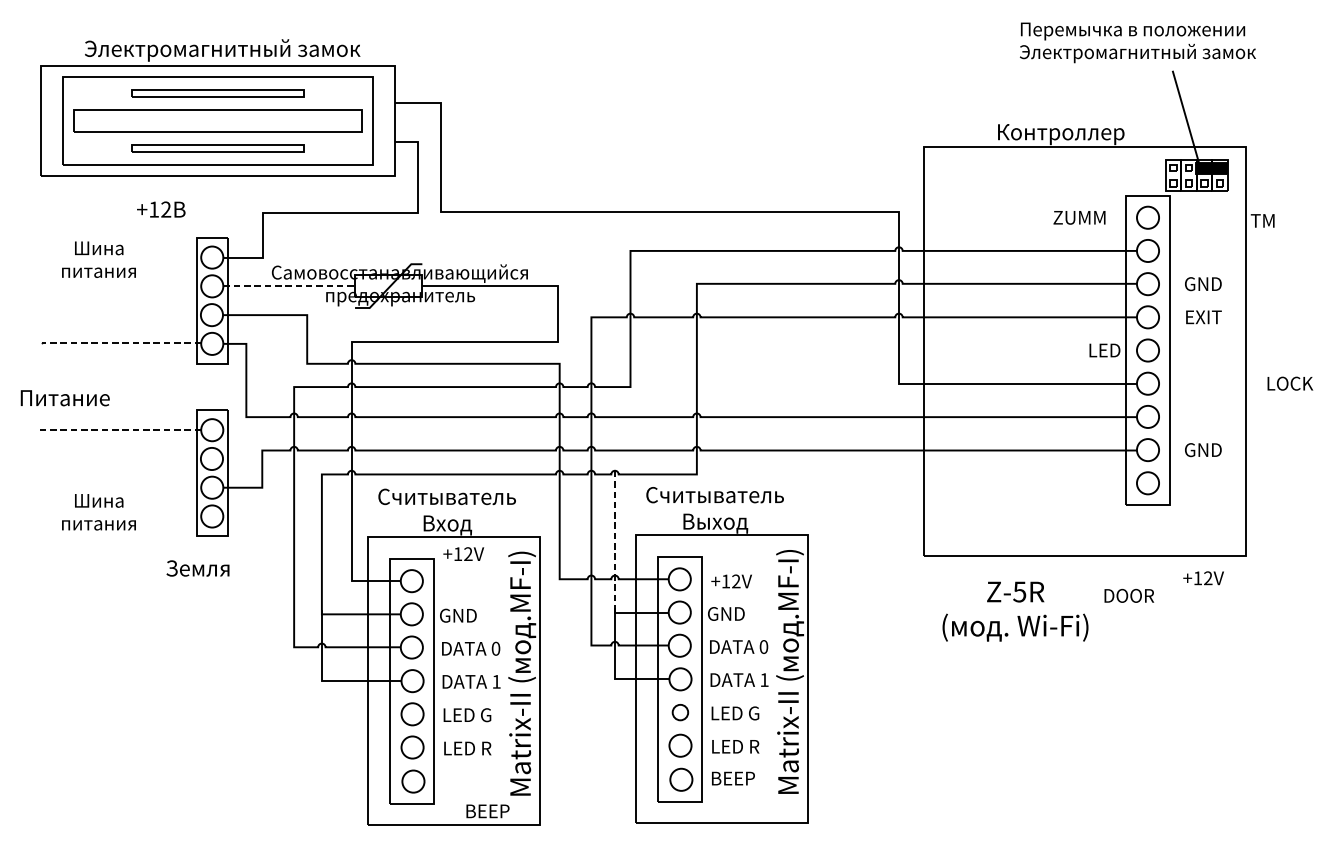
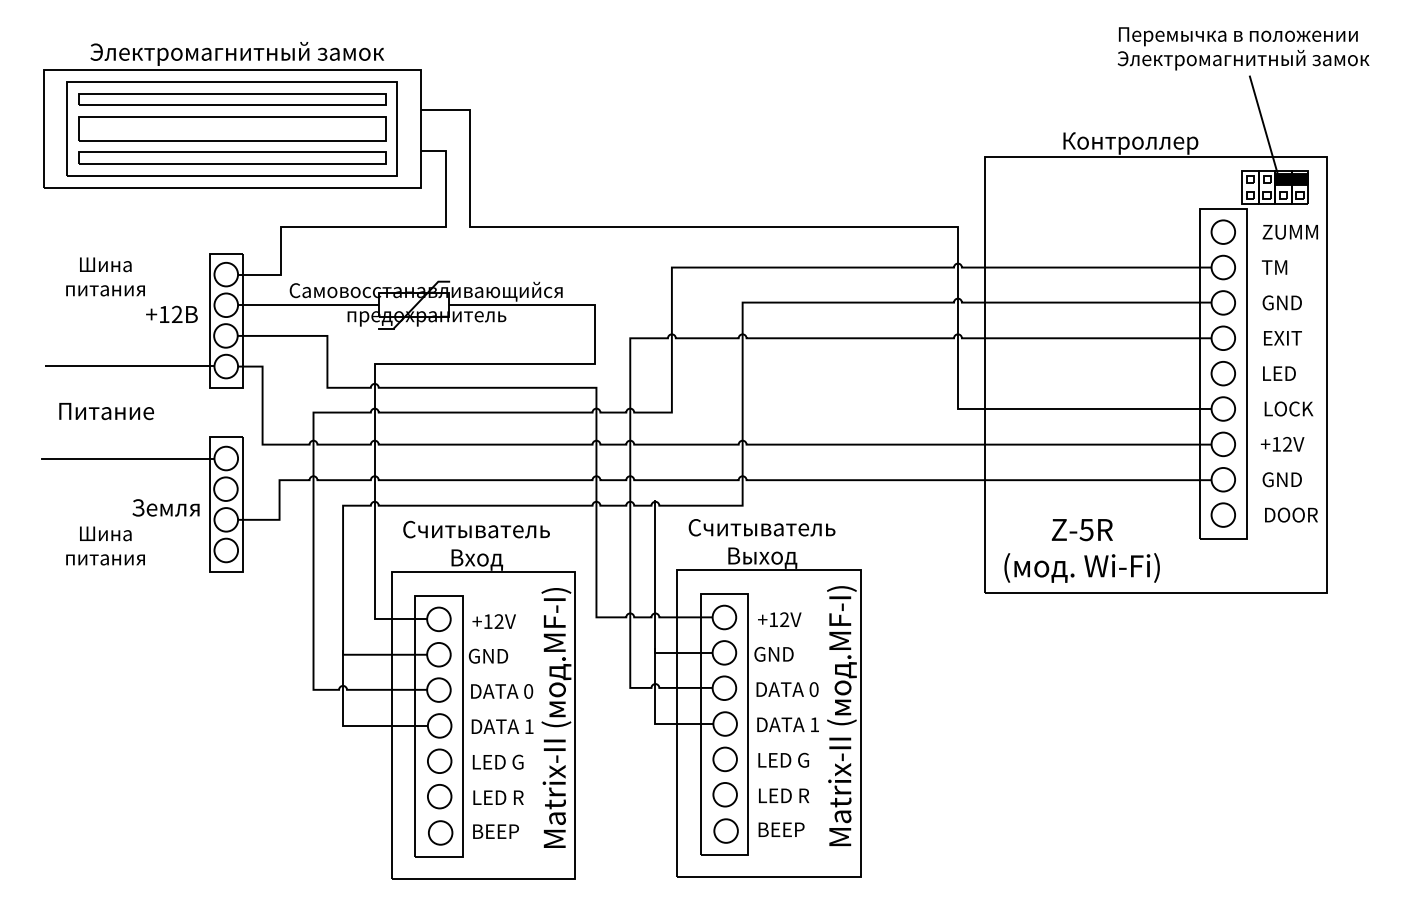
text: (1137, 42) -> (1243, 48), moved
part: (218, 93) -> (232, 99), size x1.67
part: (218, 147) -> (232, 157), size x1.67
text: (160, 208) -> (171, 313), moved
text: (1078, 218) -> (1289, 232), moved
text: (1262, 220) -> (1274, 267), moved
line: (290, 286) -> (309, 305), dashed -> solid
line: (120, 343) -> (128, 366), dashed -> solid
text: (1105, 350) -> (1279, 373), moved
text: (1289, 383) -> (1288, 408), moved
text: (65, 398) -> (106, 411), moved
line: (119, 430) -> (127, 458), dashed -> solid
line: (615, 539) -> (655, 575), dashed -> solid
text: (463, 554) -> (493, 621), moved
text: (197, 568) -> (165, 507), moved
text: (1203, 578) -> (1282, 444), moved
text: (1129, 595) -> (1291, 514), moved
text: (1014, 611) -> (1081, 550), moved
circle: (679, 712) -> (724, 759), size x1.43
text: (487, 811) -> (495, 831), moved

